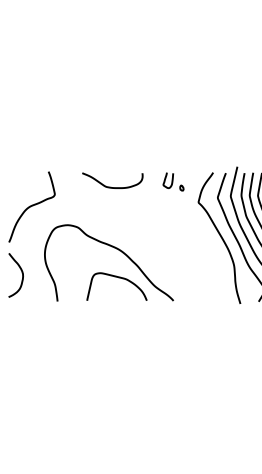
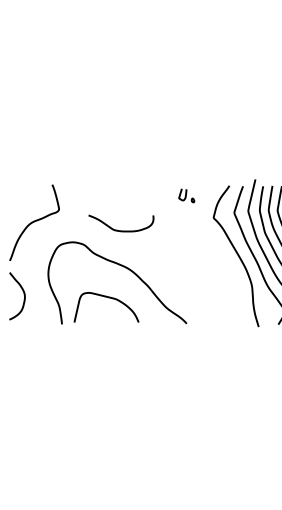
part: (173, 181) -> (186, 195), size x0.7
curve: (110, 186) -> (118, 229), moved
curve: (118, 278) -> (108, 298), moved

